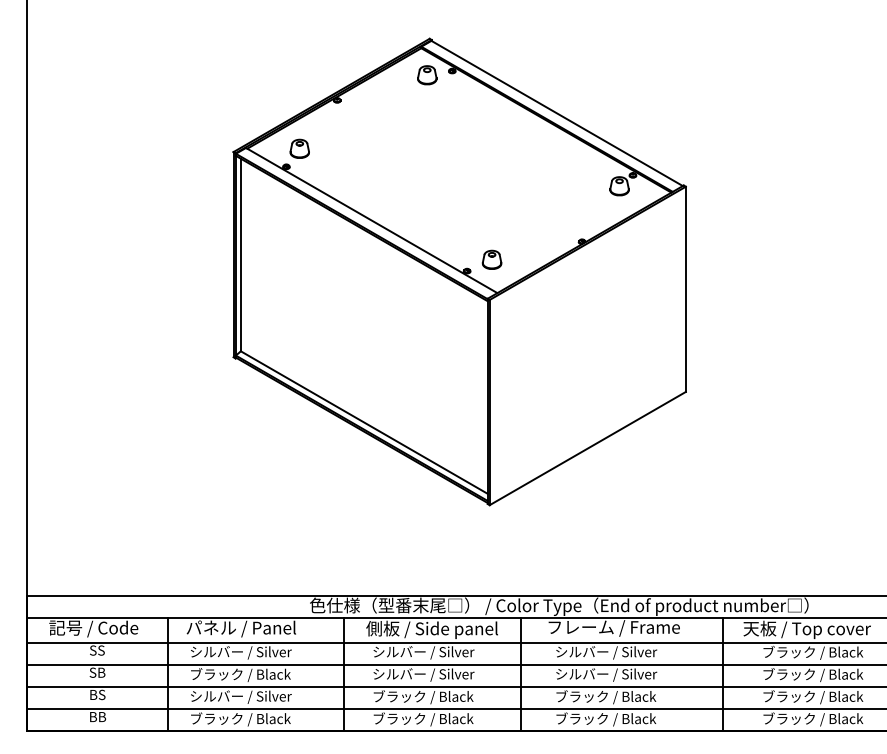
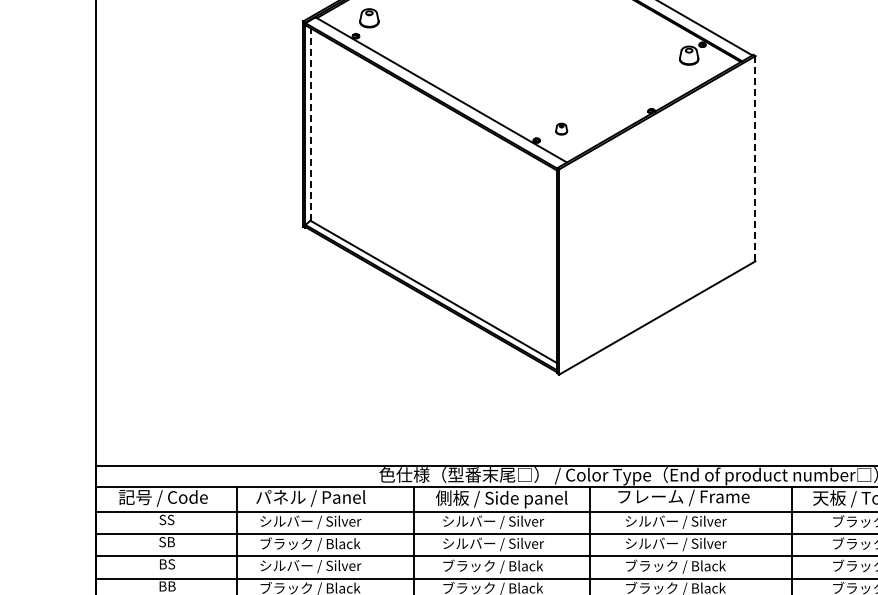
line: (240, 254) -> (310, 123), solid -> dashed
part: (491, 259) -> (561, 128), size x0.6
line: (685, 289) -> (755, 158), solid -> dashed

